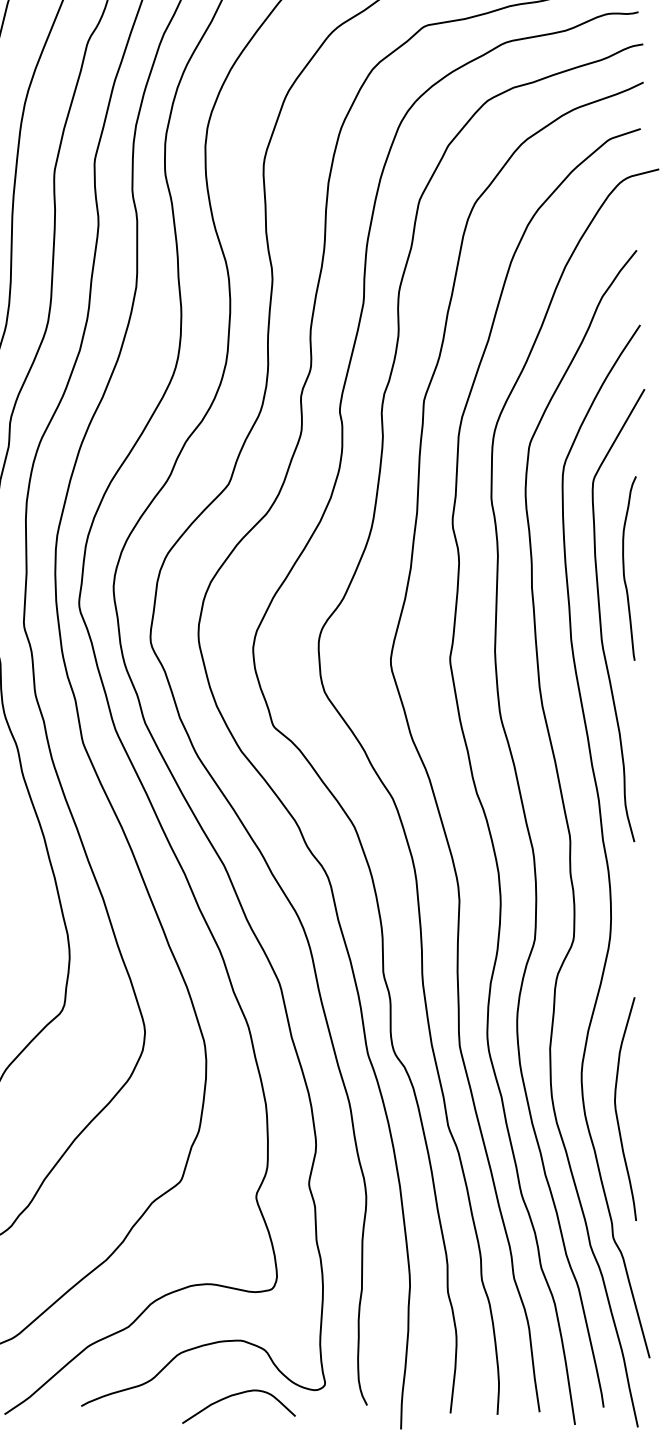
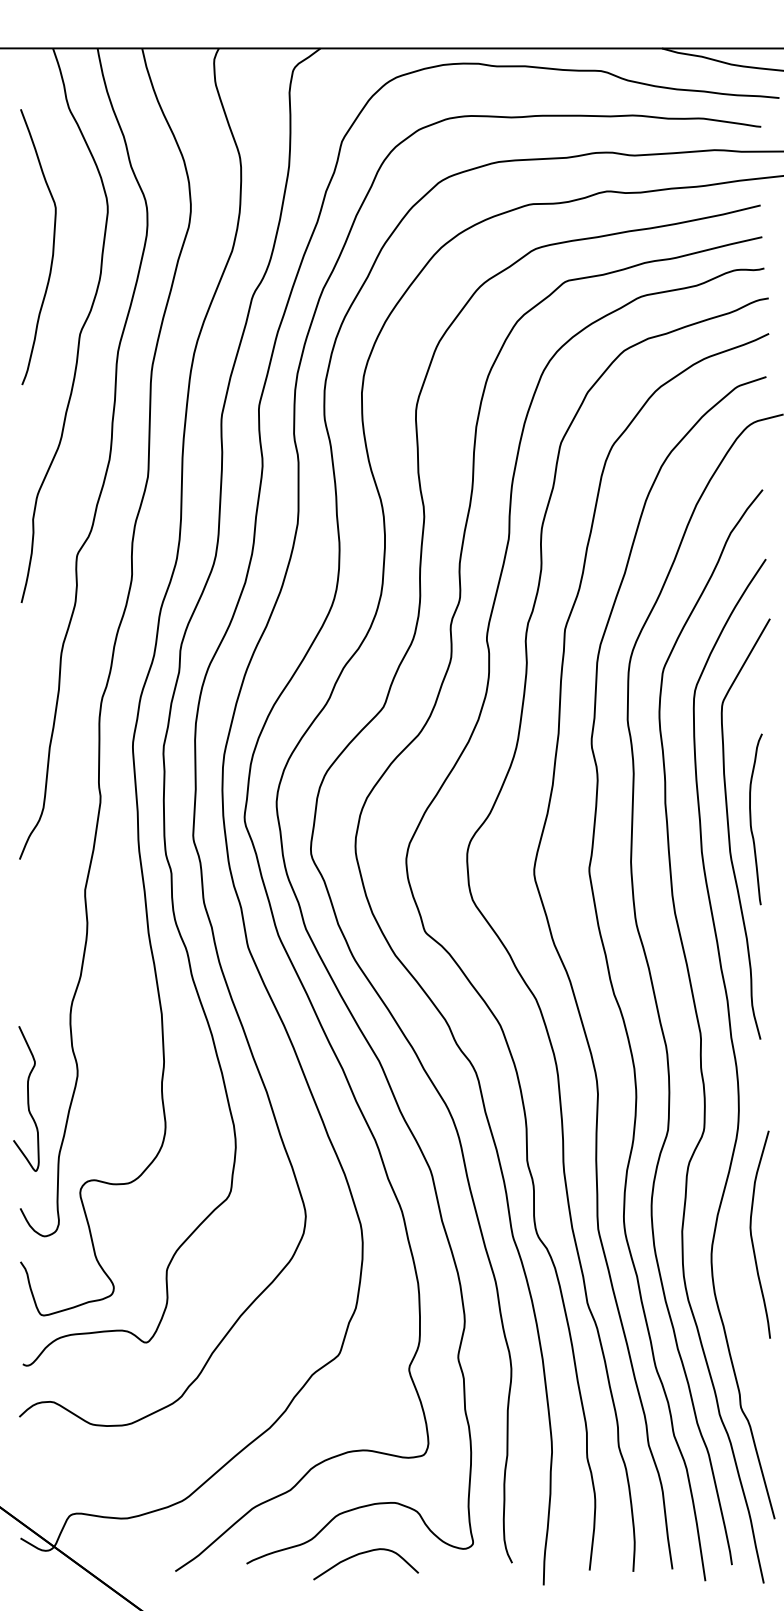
curve: (624, 568) -> (751, 819), moved
curve: (617, 1109) -> (752, 1235), moved
curve: (238, 1395) -> (365, 1553), moved

